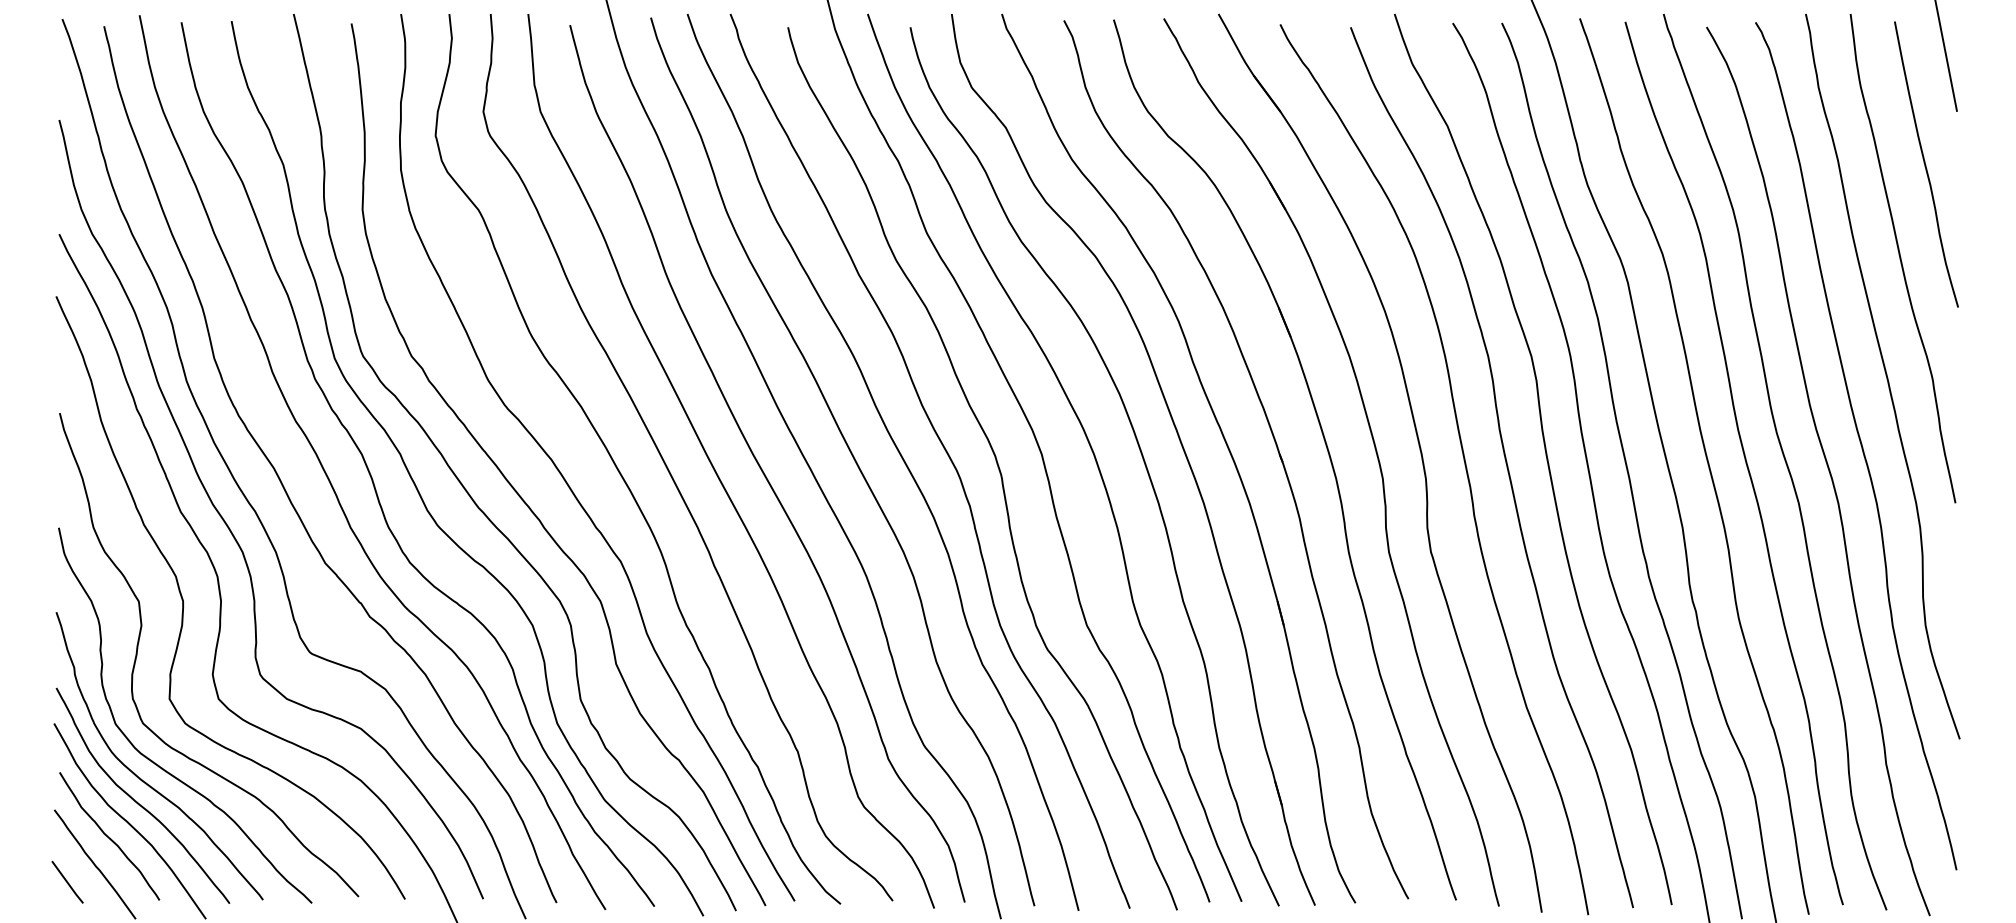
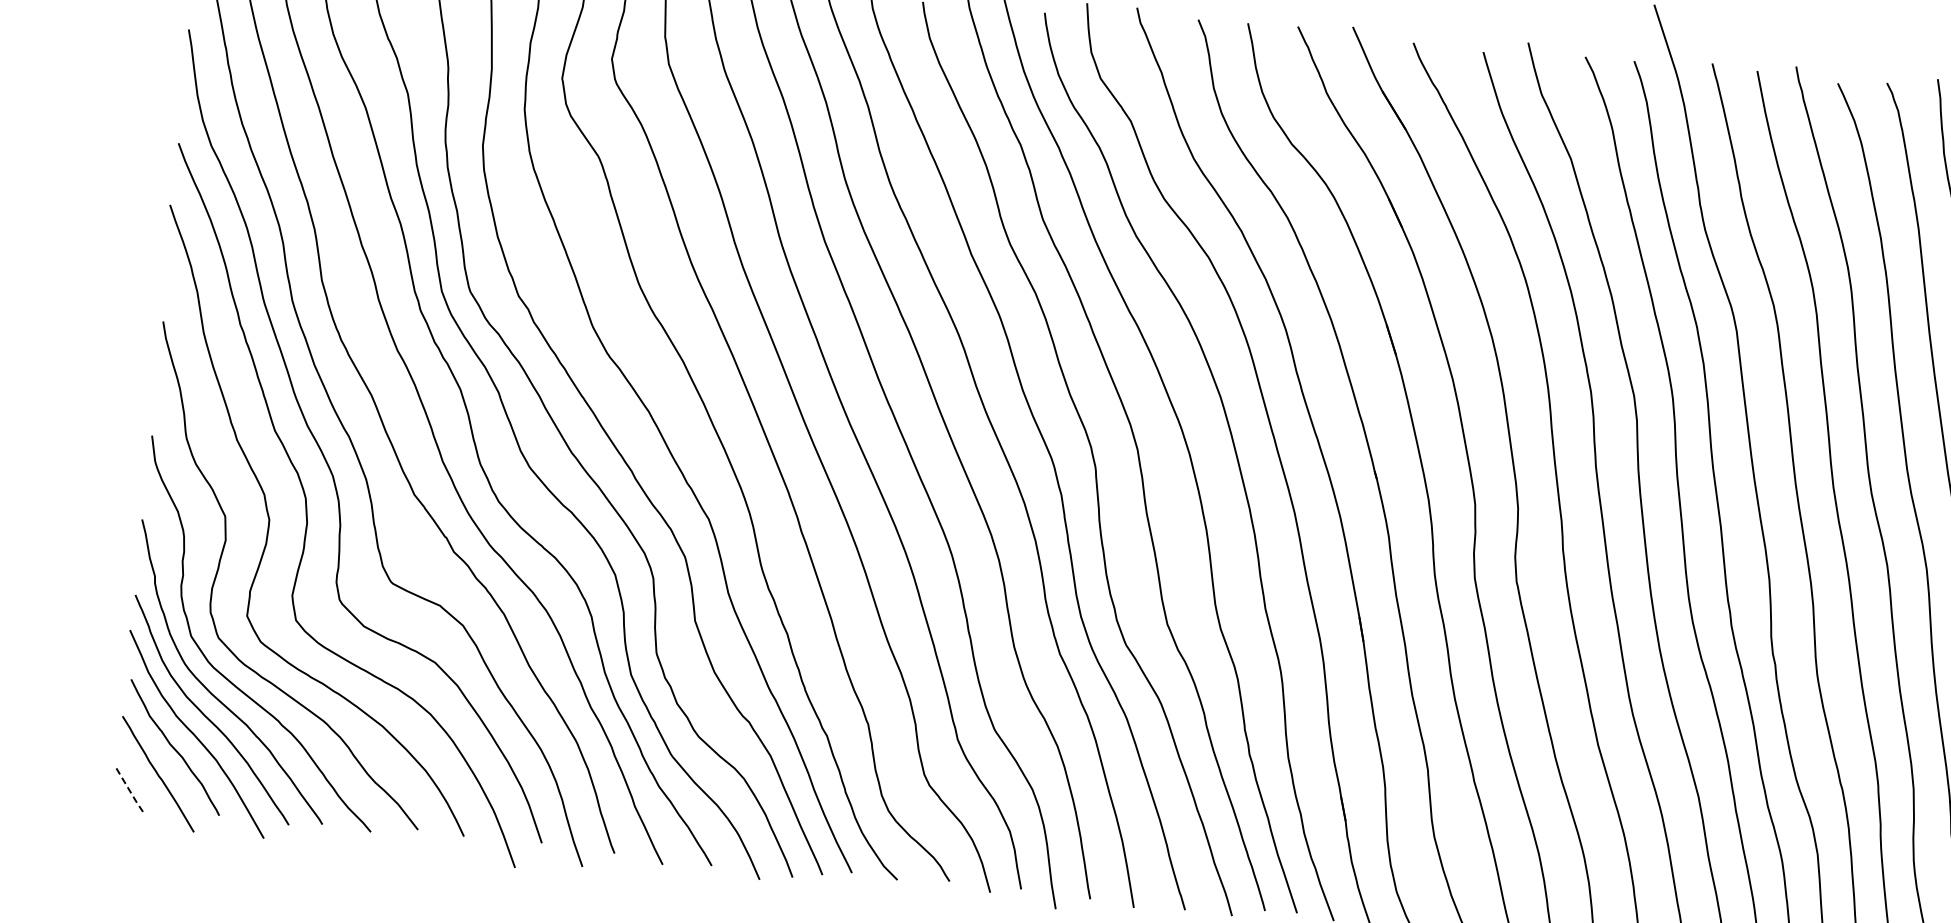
line: (67, 882) -> (129, 789), solid -> dashed

